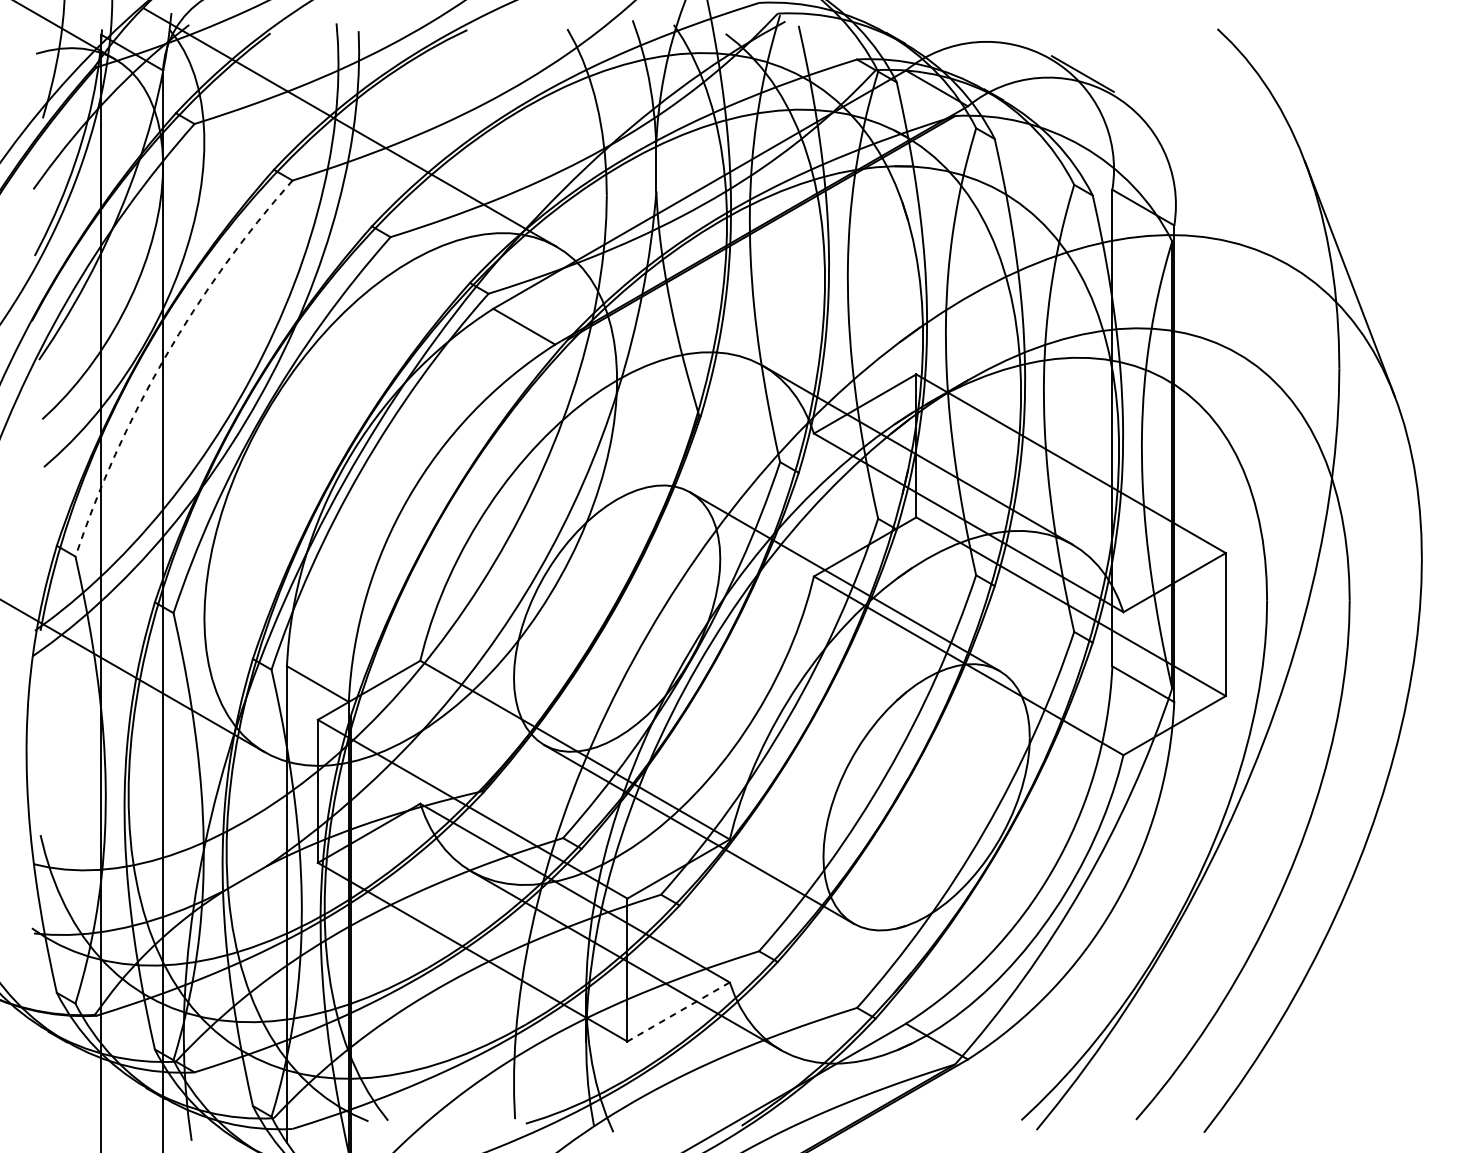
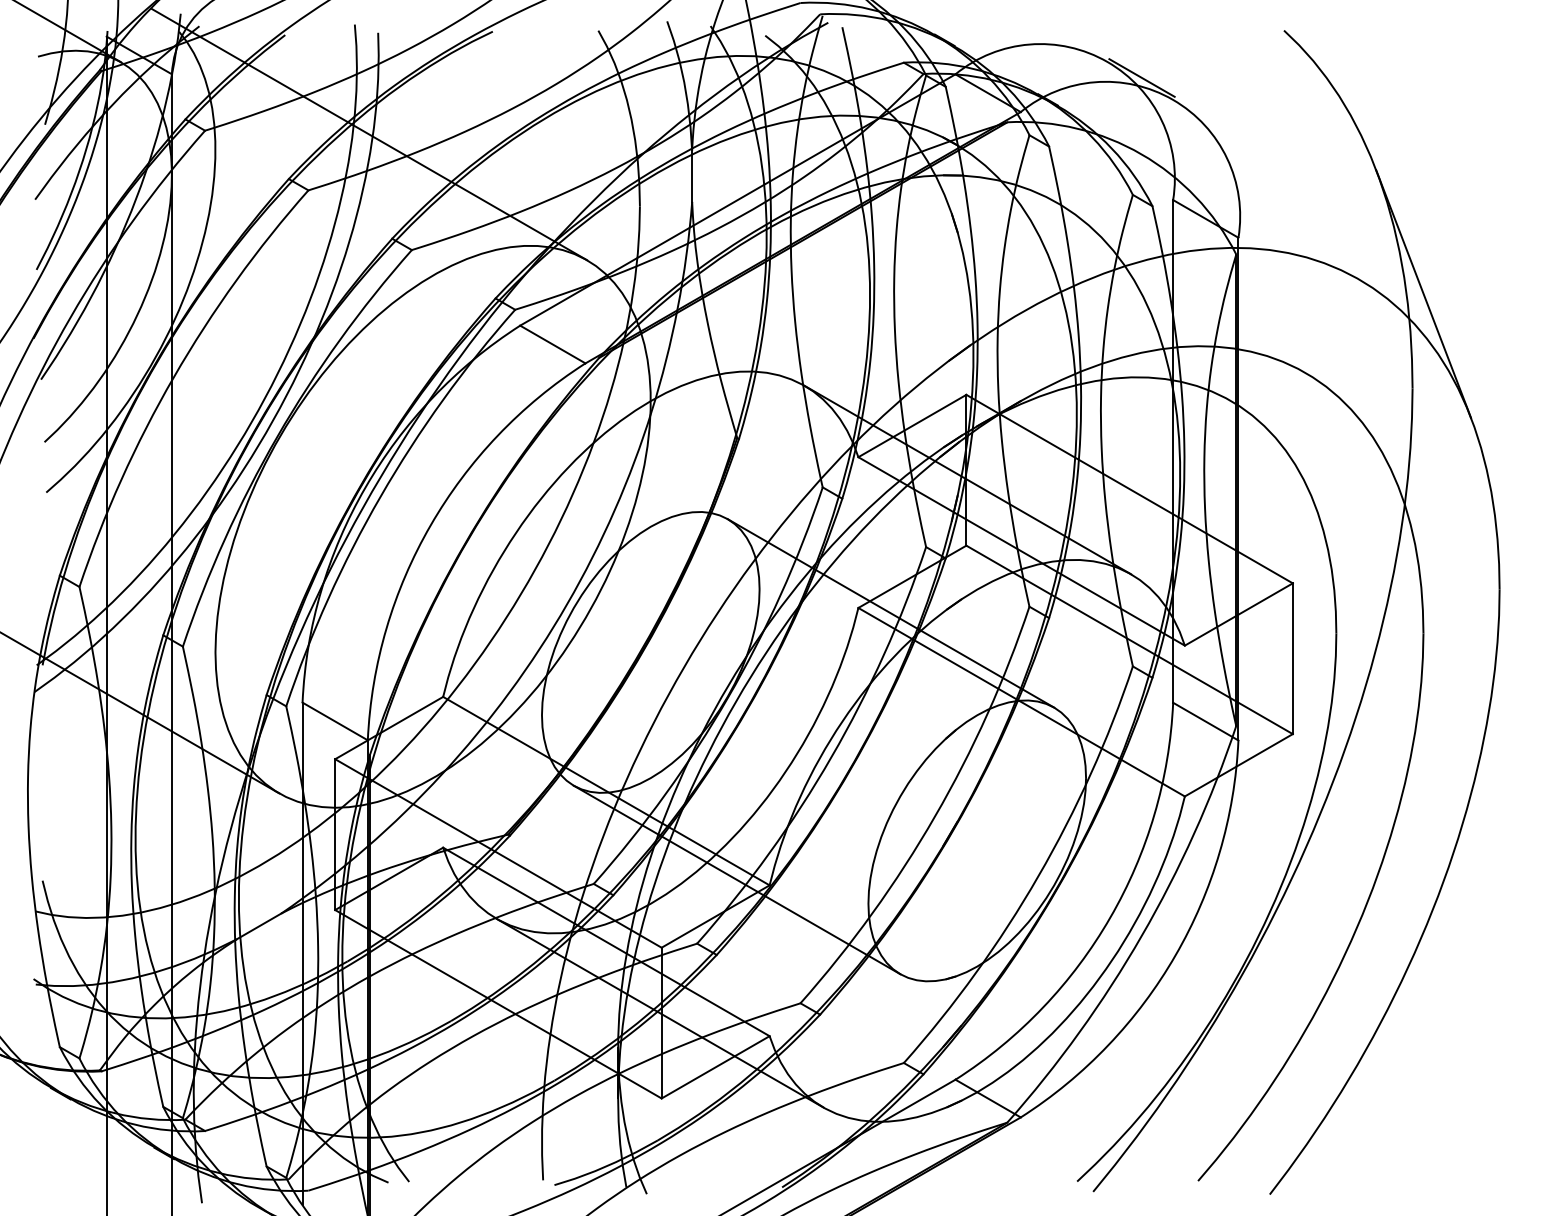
arc: (164, 357) -> (173, 377), dashed -> solid
line: (678, 1012) -> (715, 1067), dashed -> solid

